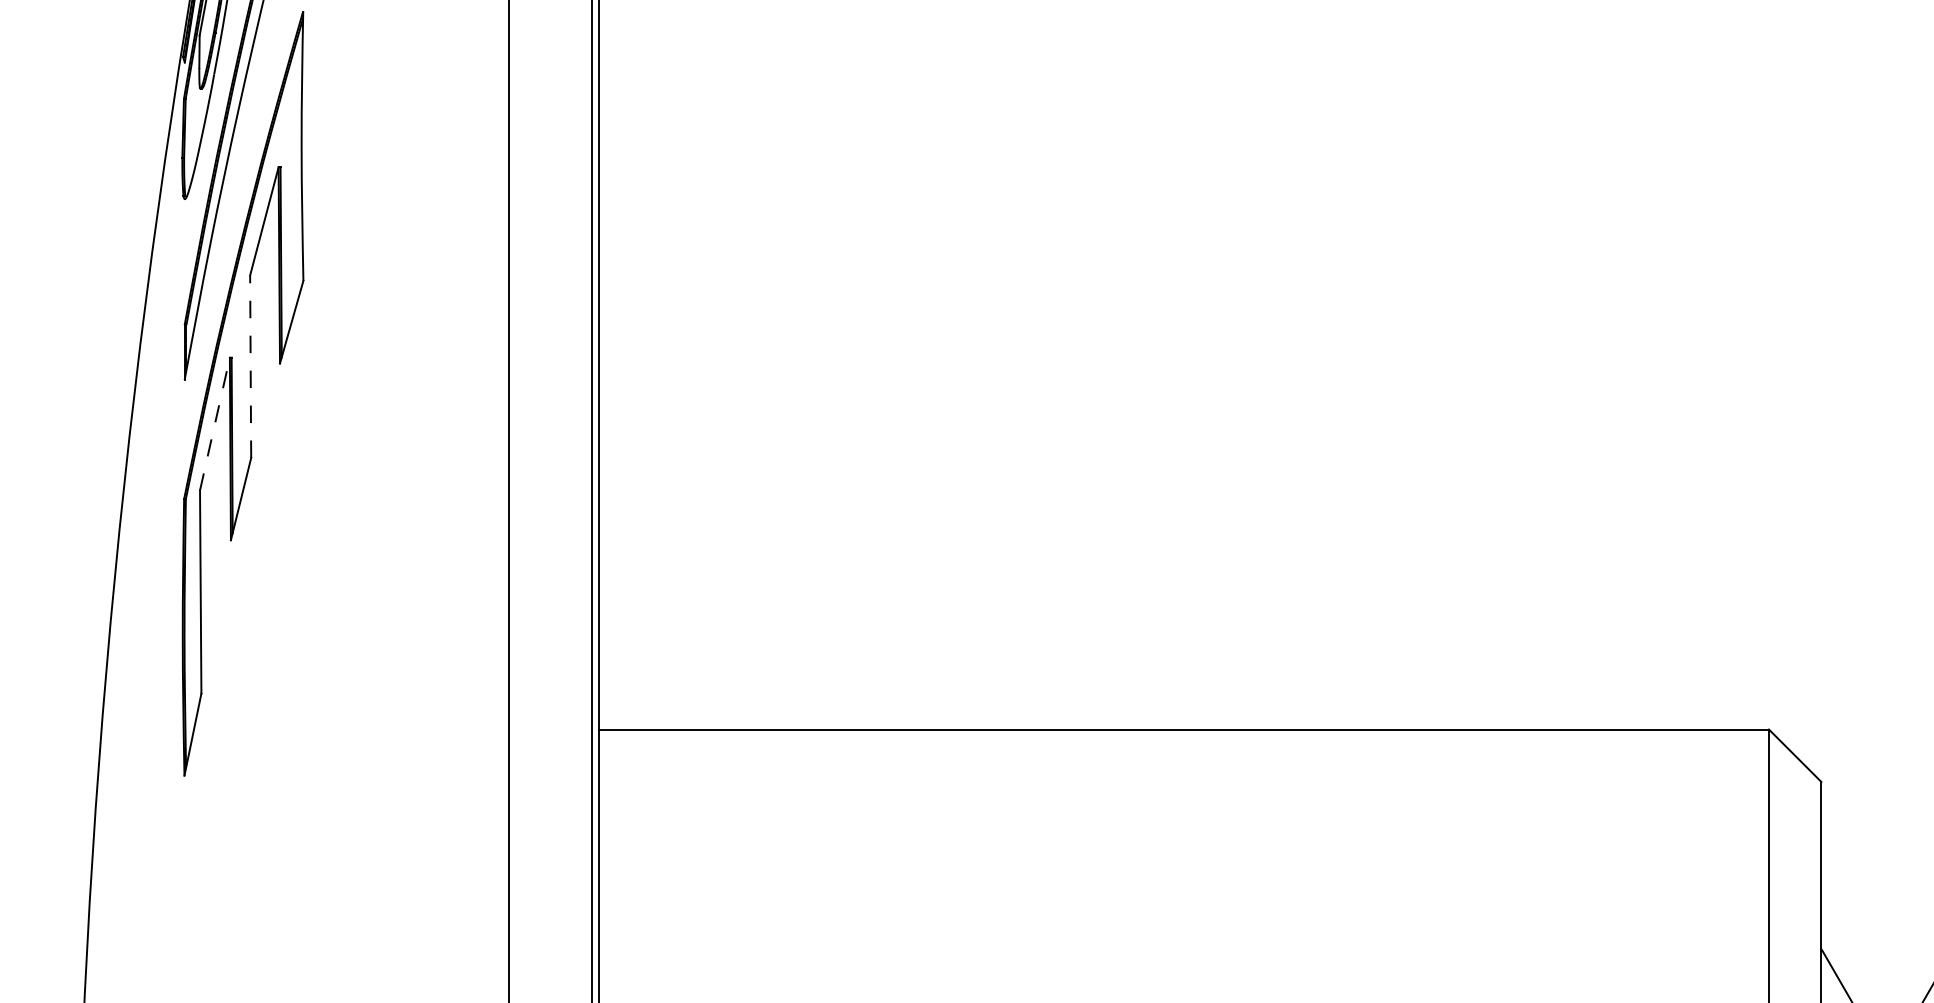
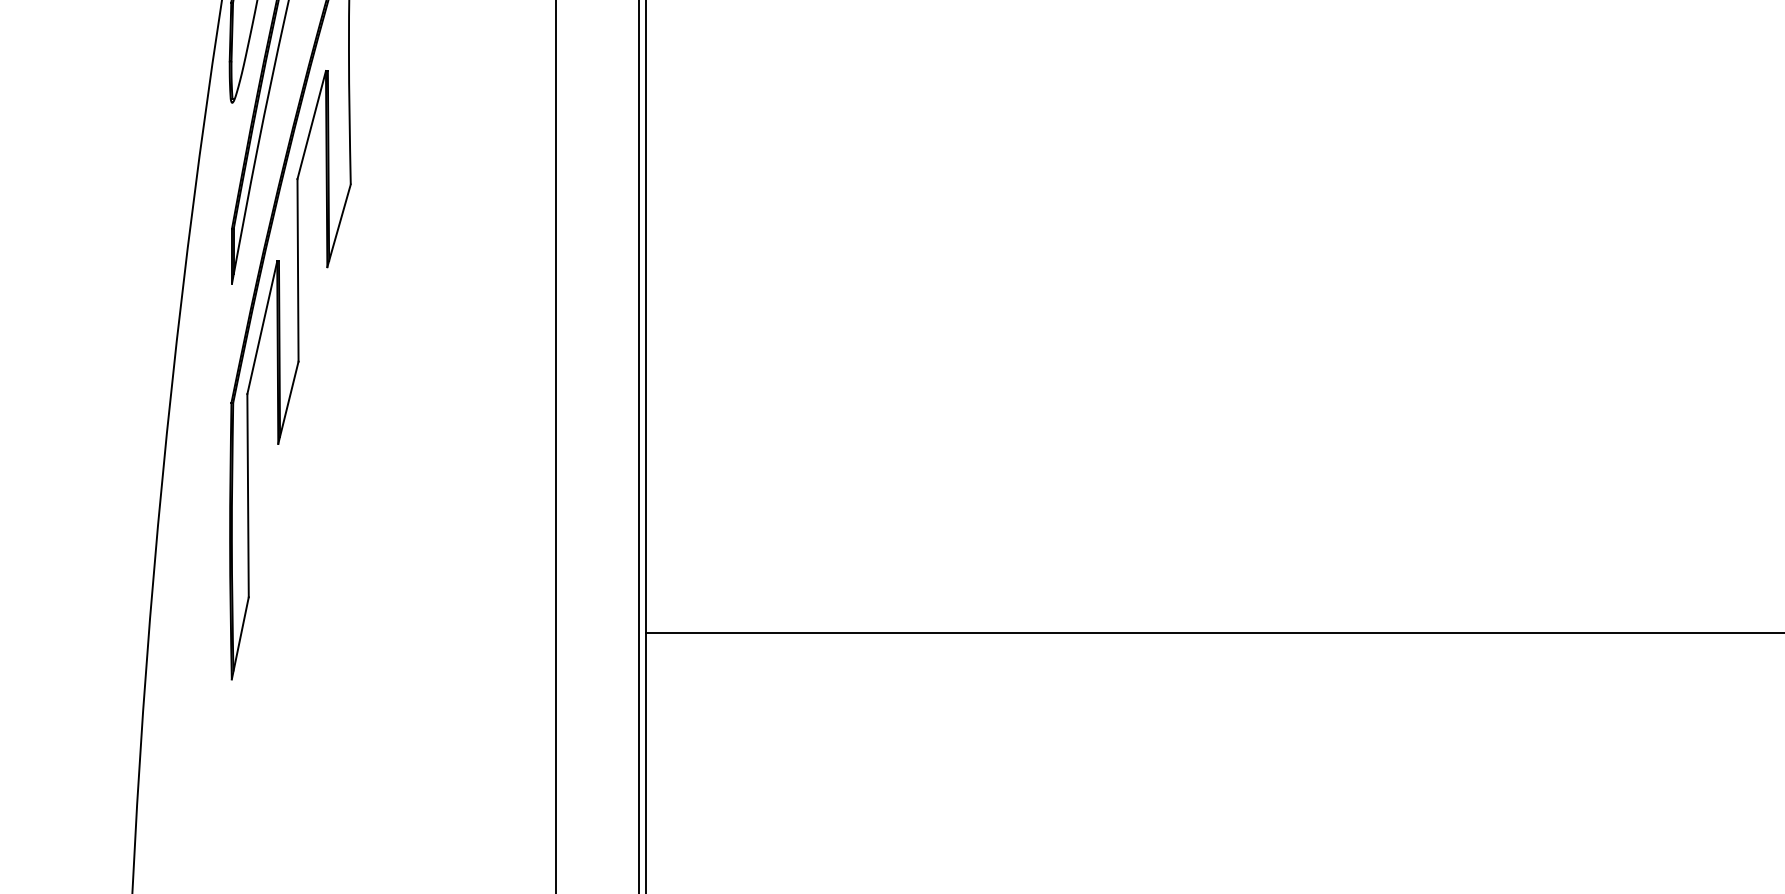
line: (250, 366) -> (297, 270), dashed -> solid
line: (215, 423) -> (262, 327), dashed -> solid

